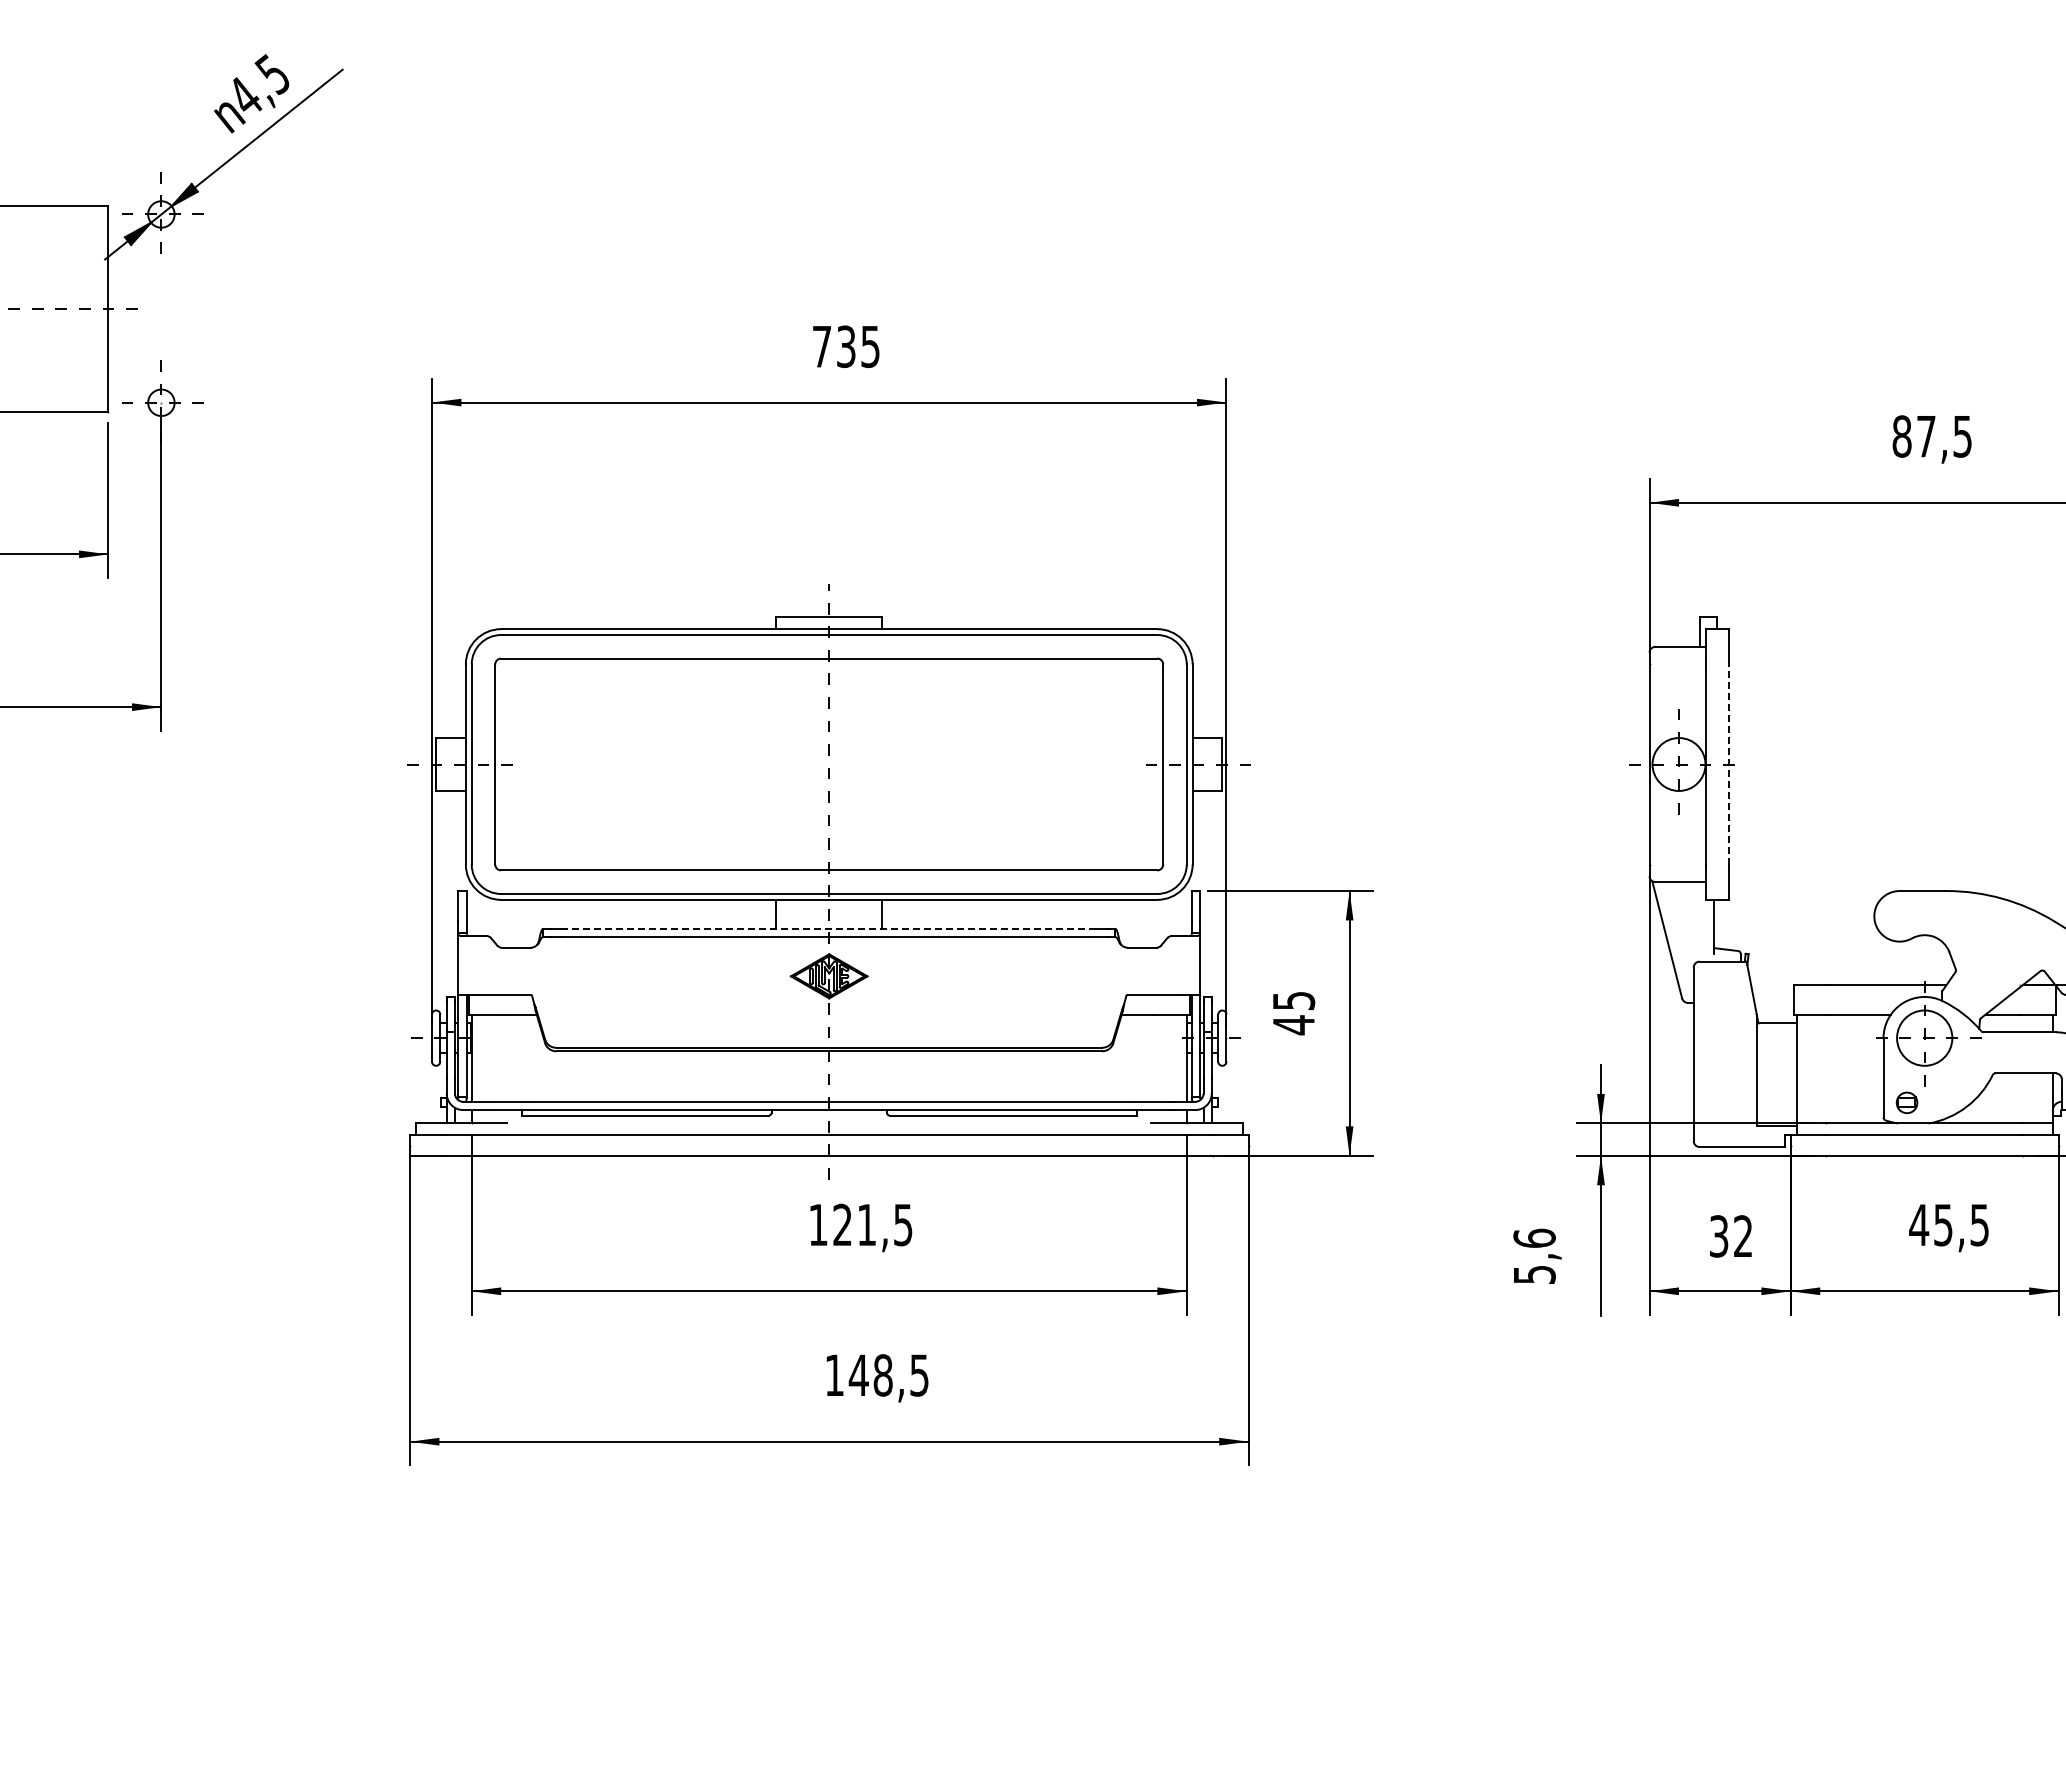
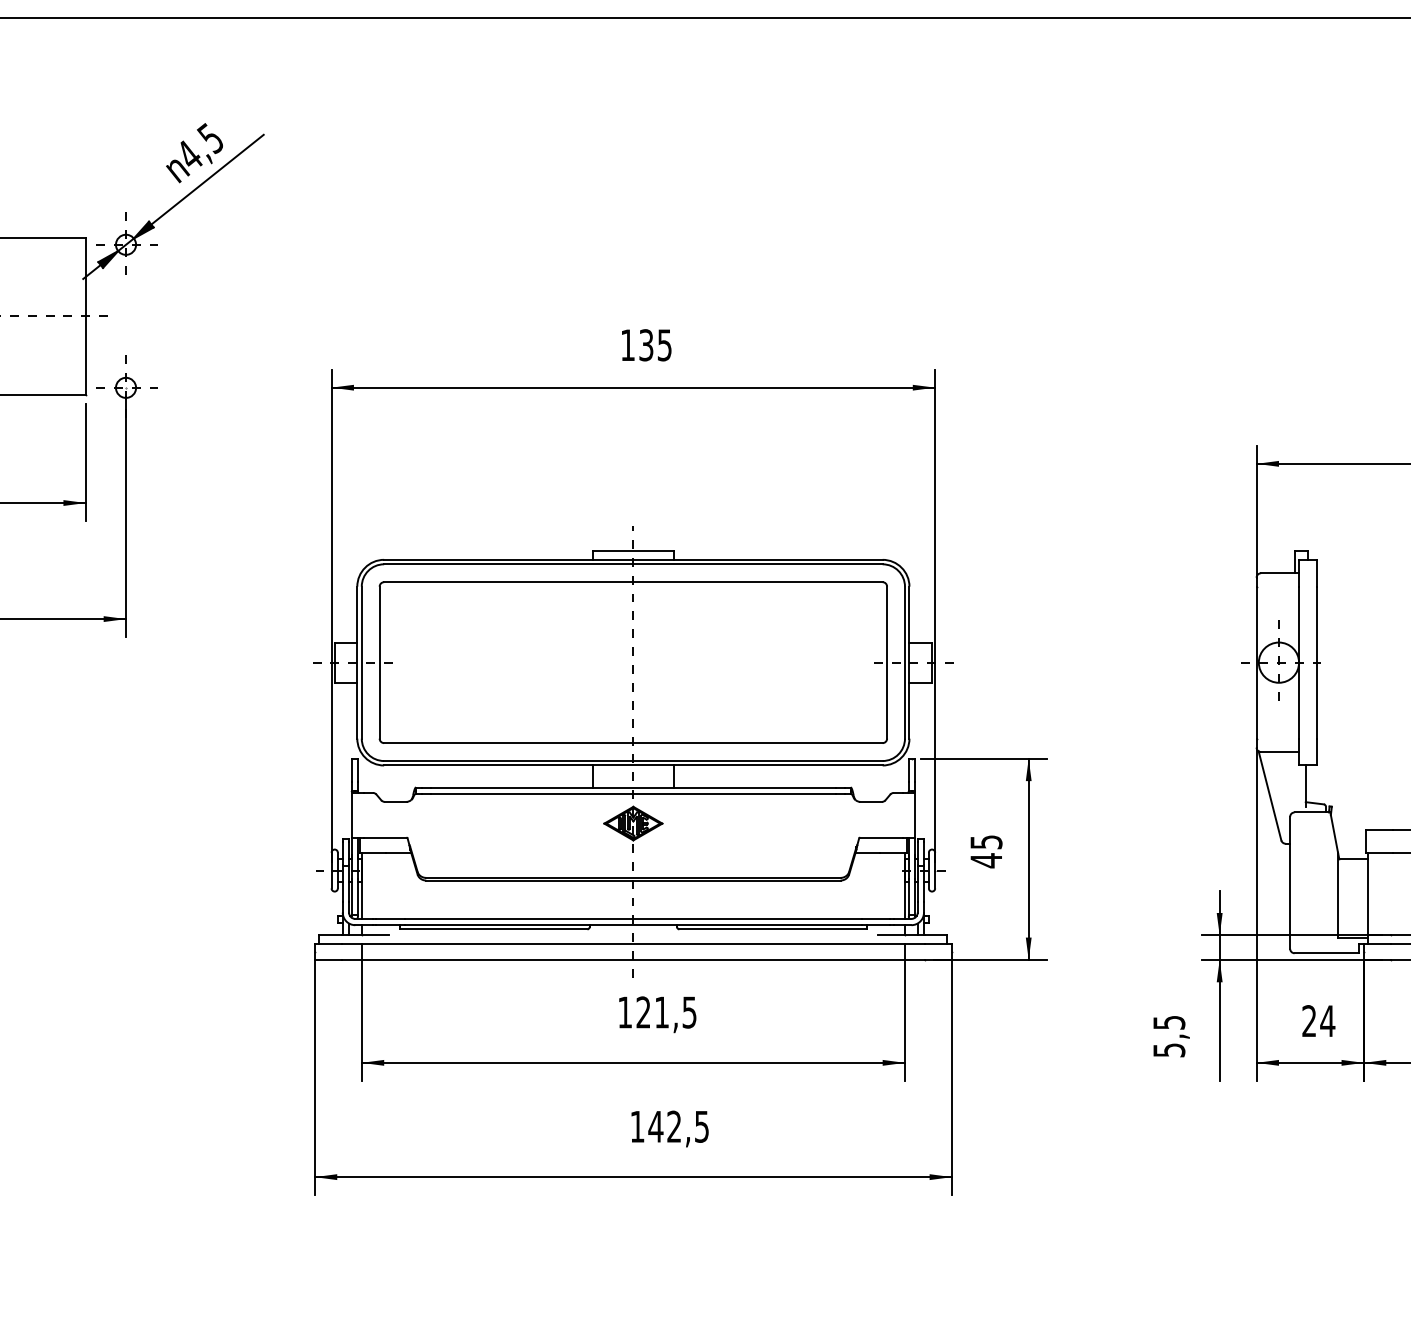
text: (821, 346) -> (627, 345), 735 -> 135
line: (1729, 764) -> (1317, 662), dashed -> solid
line: (829, 928) -> (633, 787), dashed -> solid
text: (1731, 1236) -> (1318, 1021), 32 -> 24
text: (1534, 1237) -> (1169, 1022), 5,6 -> 5,5
text: (882, 1375) -> (673, 1126), 148,5 -> 142,5

